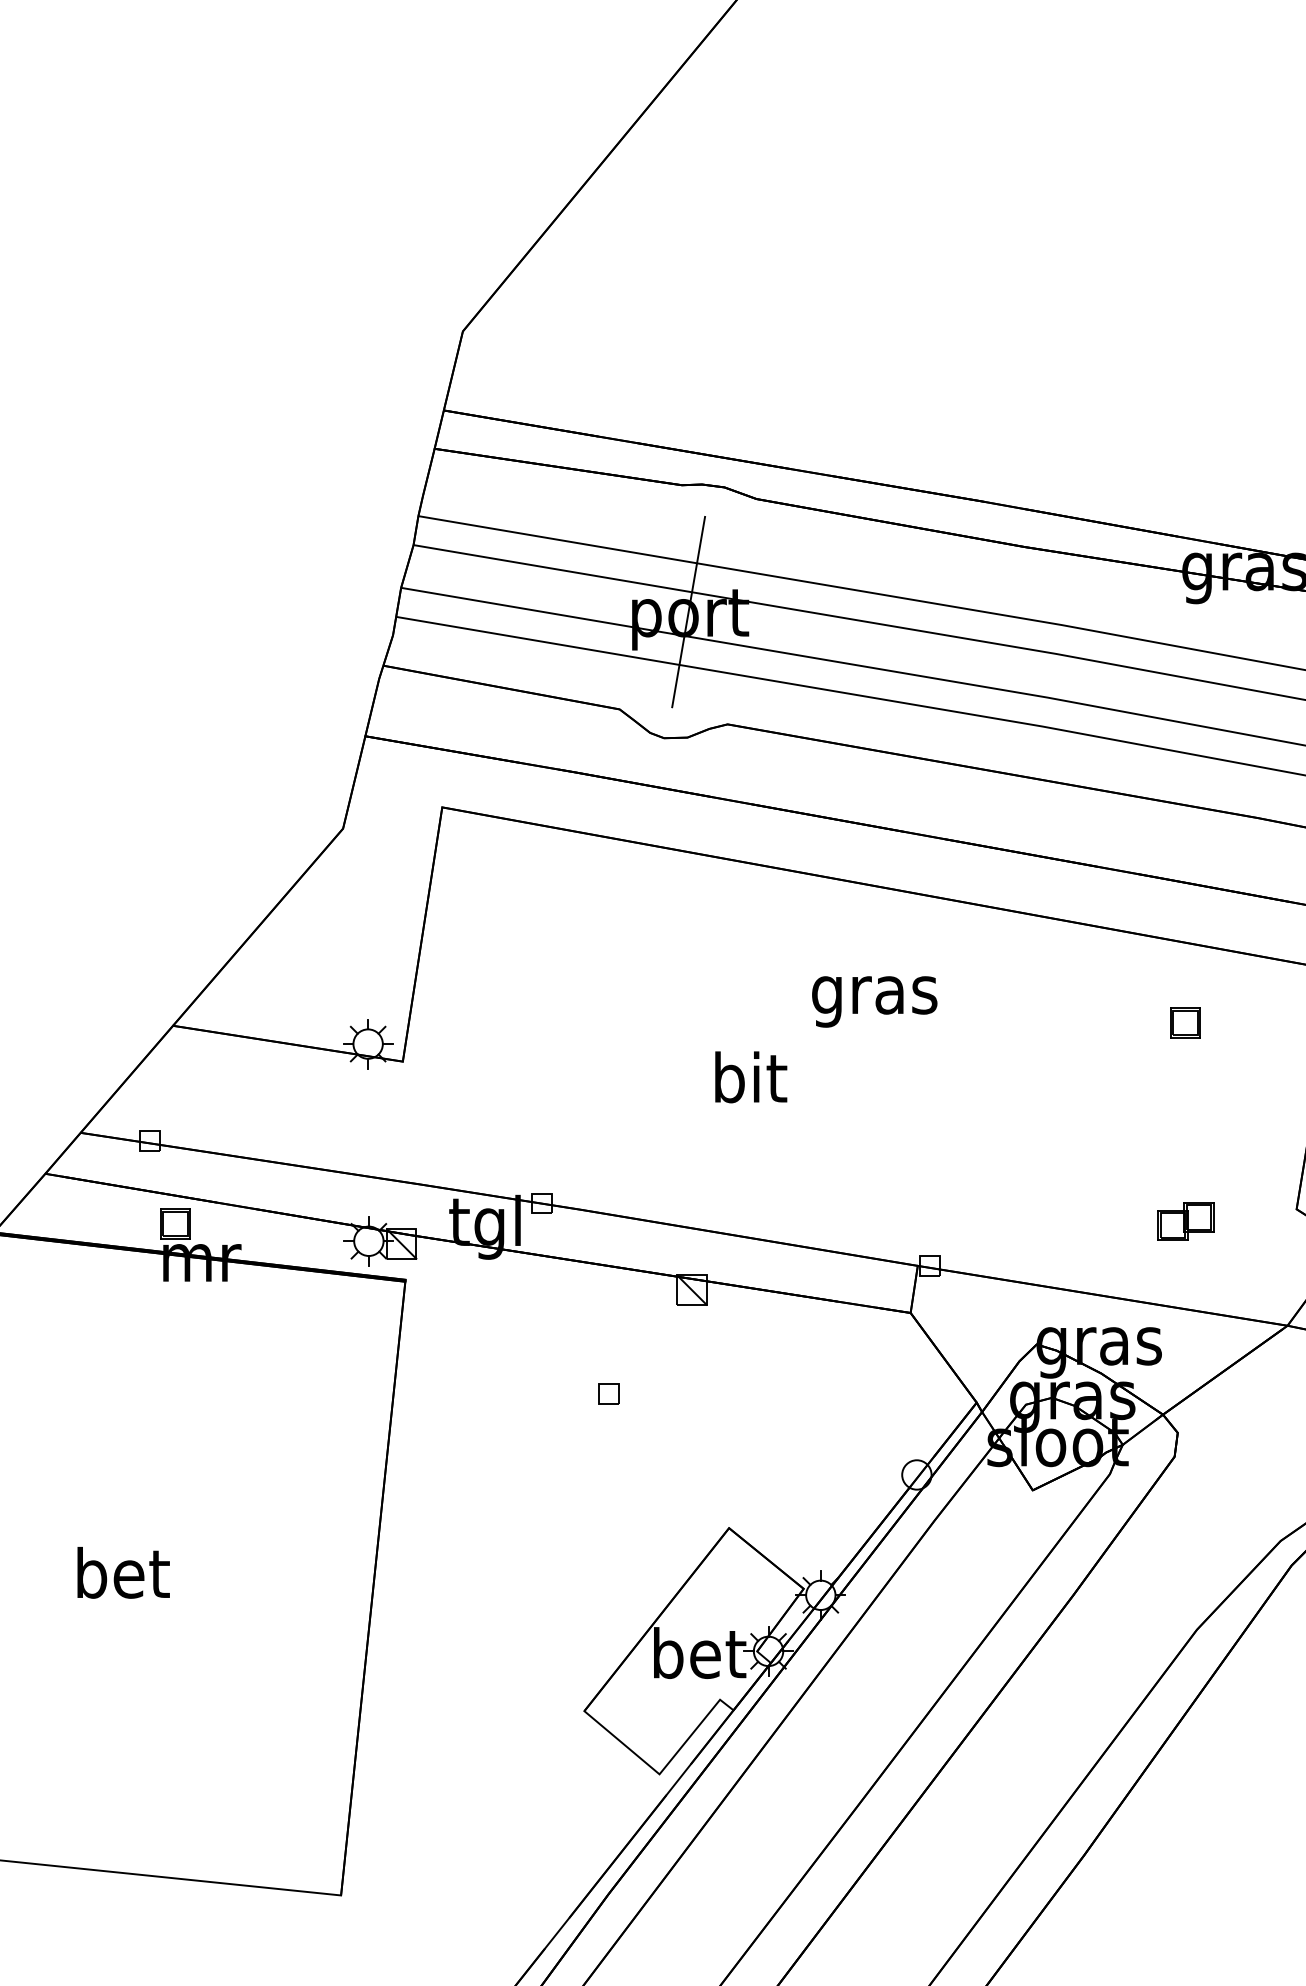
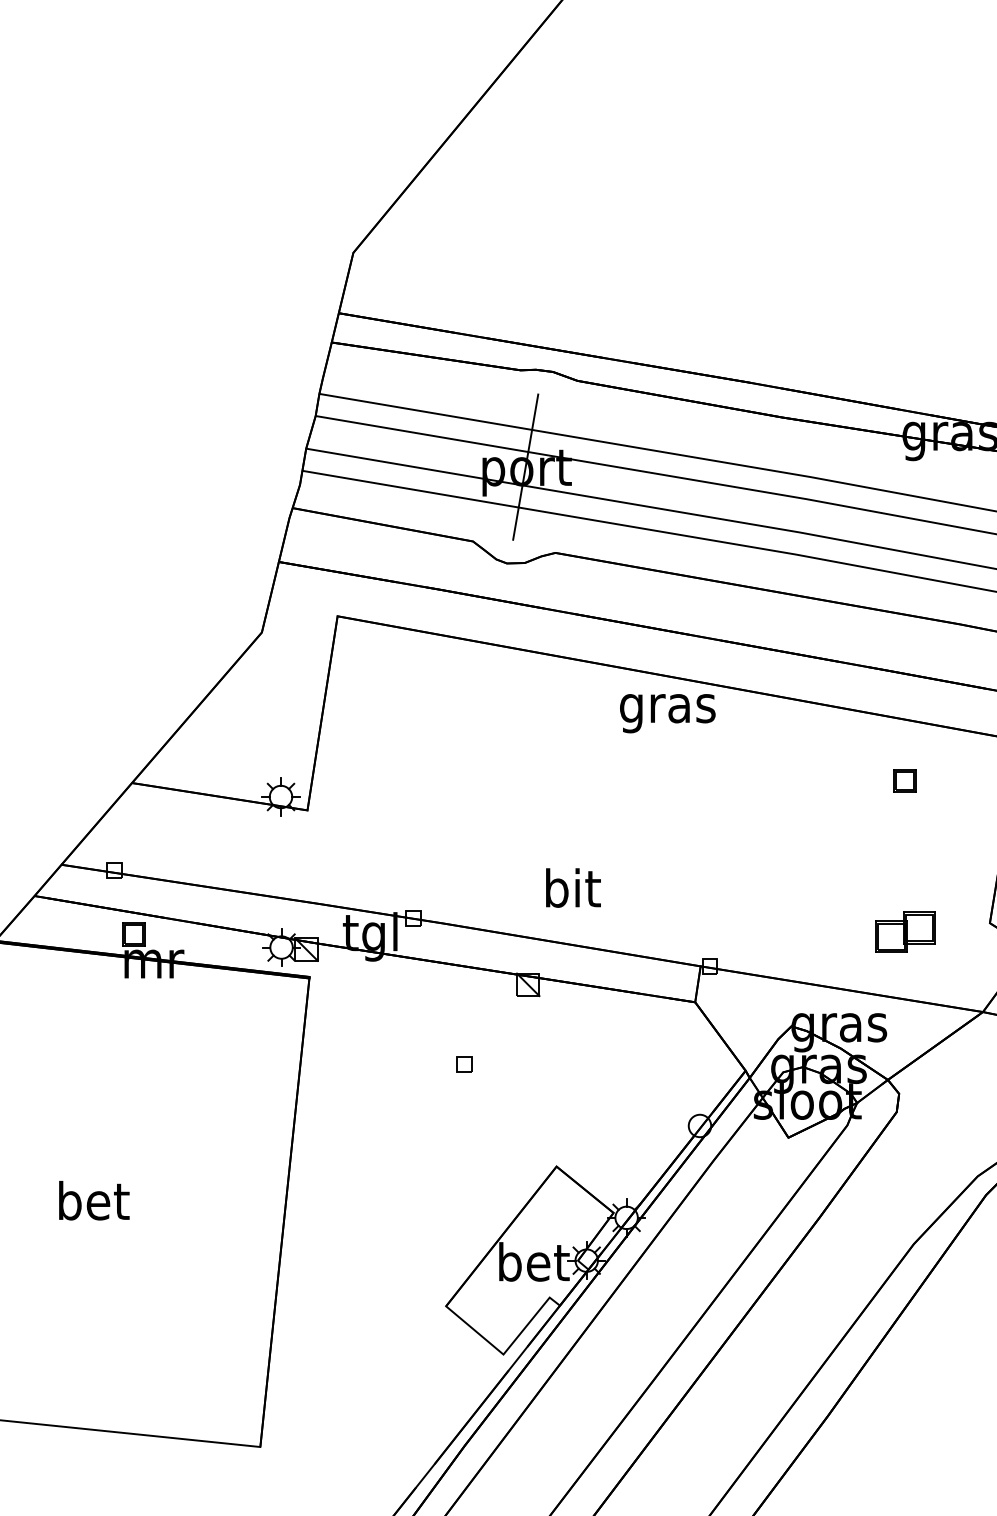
text: (874, 1001) -> (667, 713), moved
text: (751, 1077) -> (573, 888), moved
part: (1185, 1221) -> (905, 932), size x1.4

